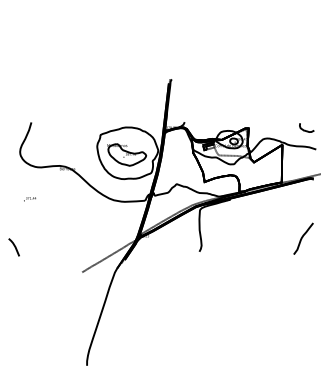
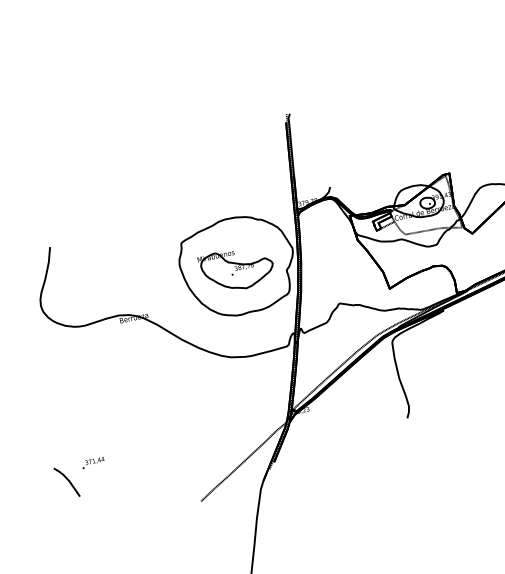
text: (29, 199) -> (92, 463), moved

